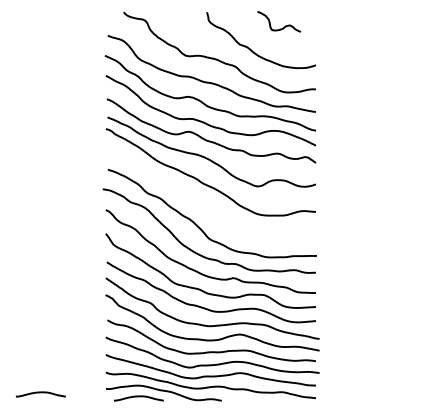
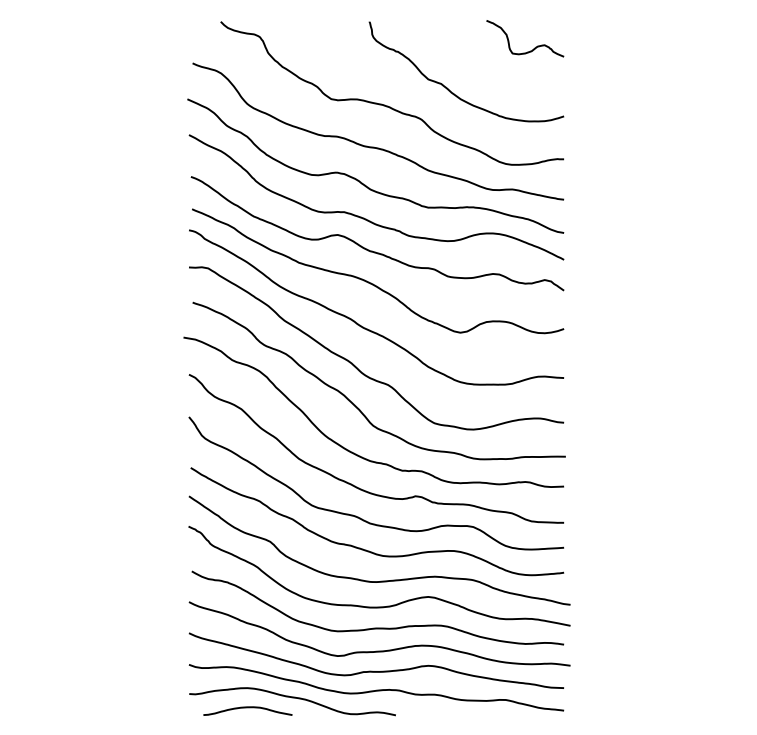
curve: (282, 27) -> (531, 48), moved
curve: (200, 205) -> (357, 366), added
curve: (40, 393) -> (72, 702), removed

